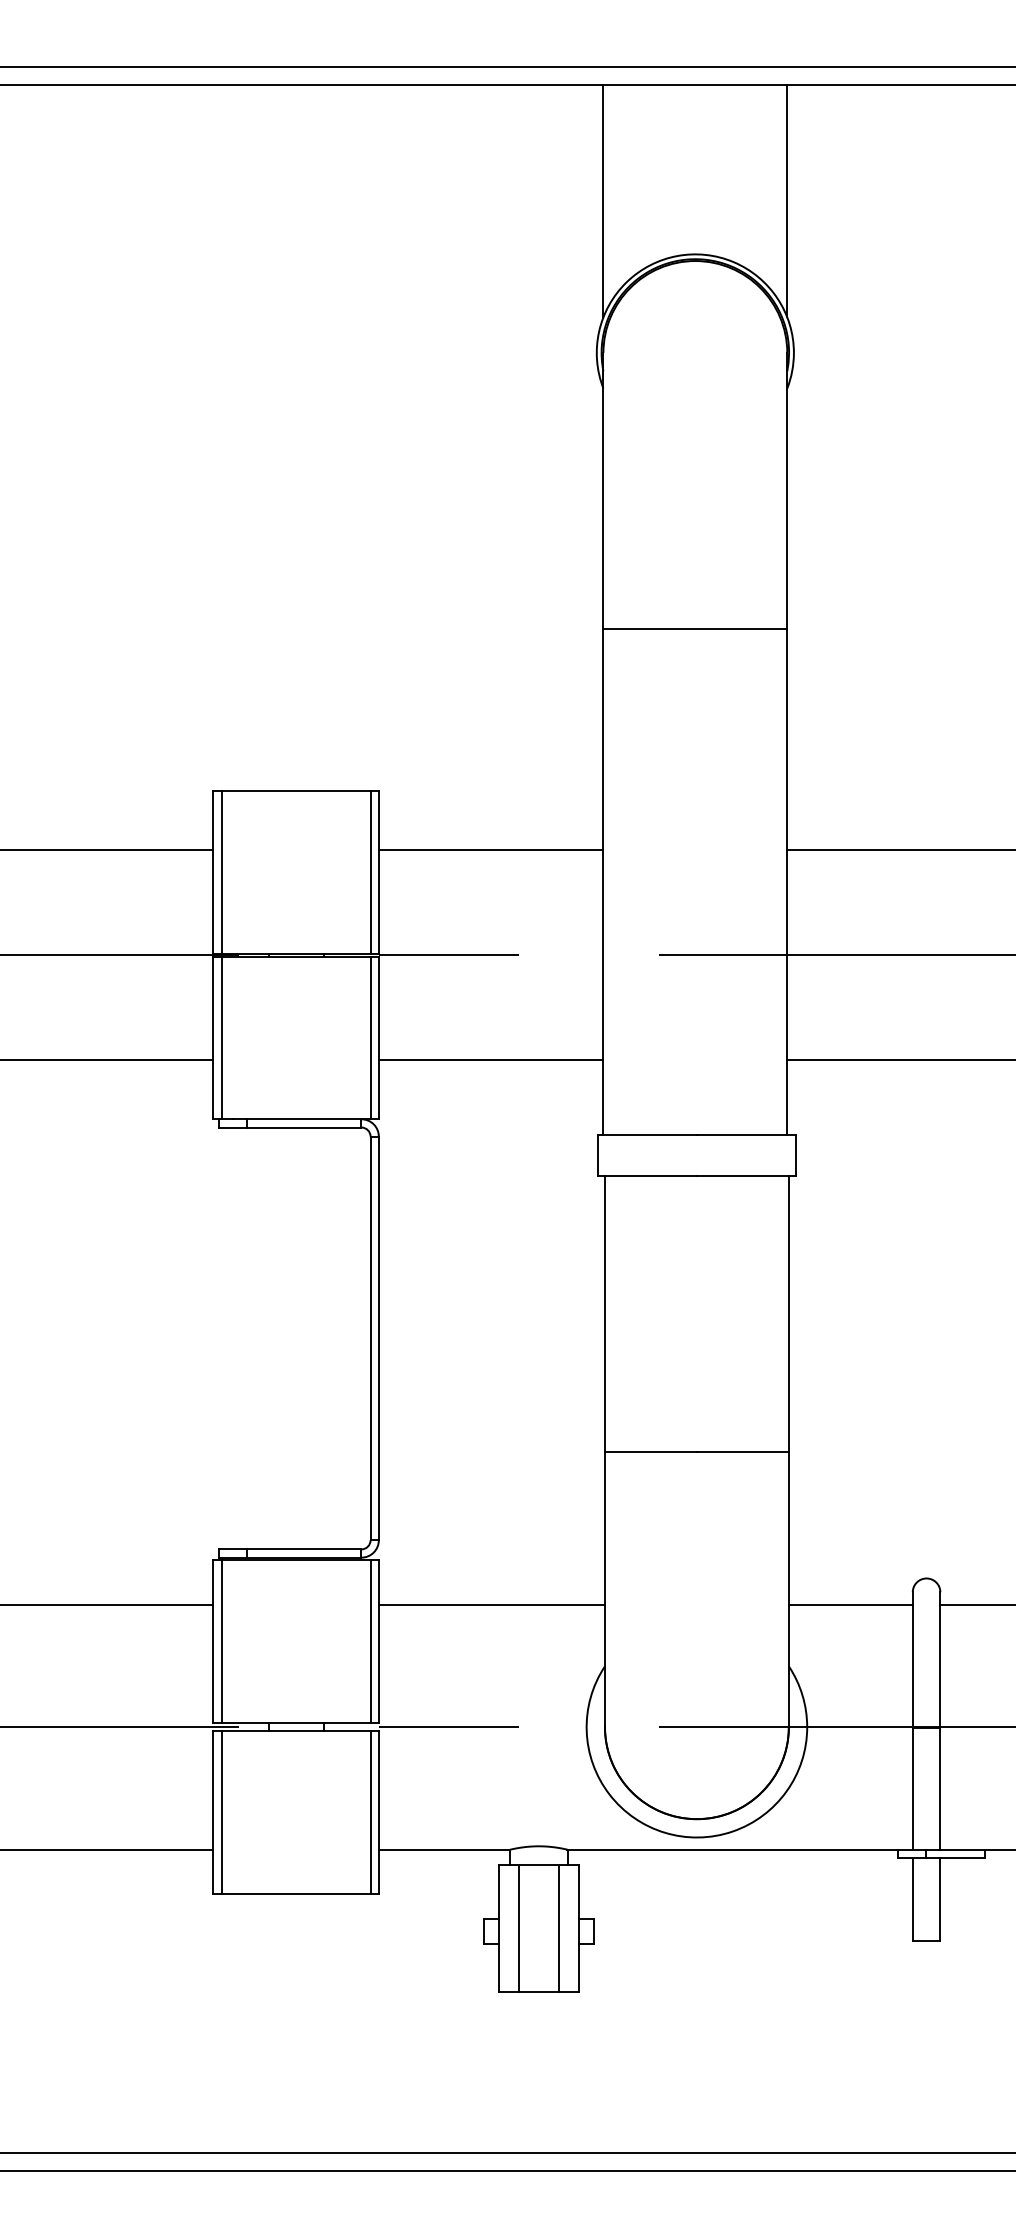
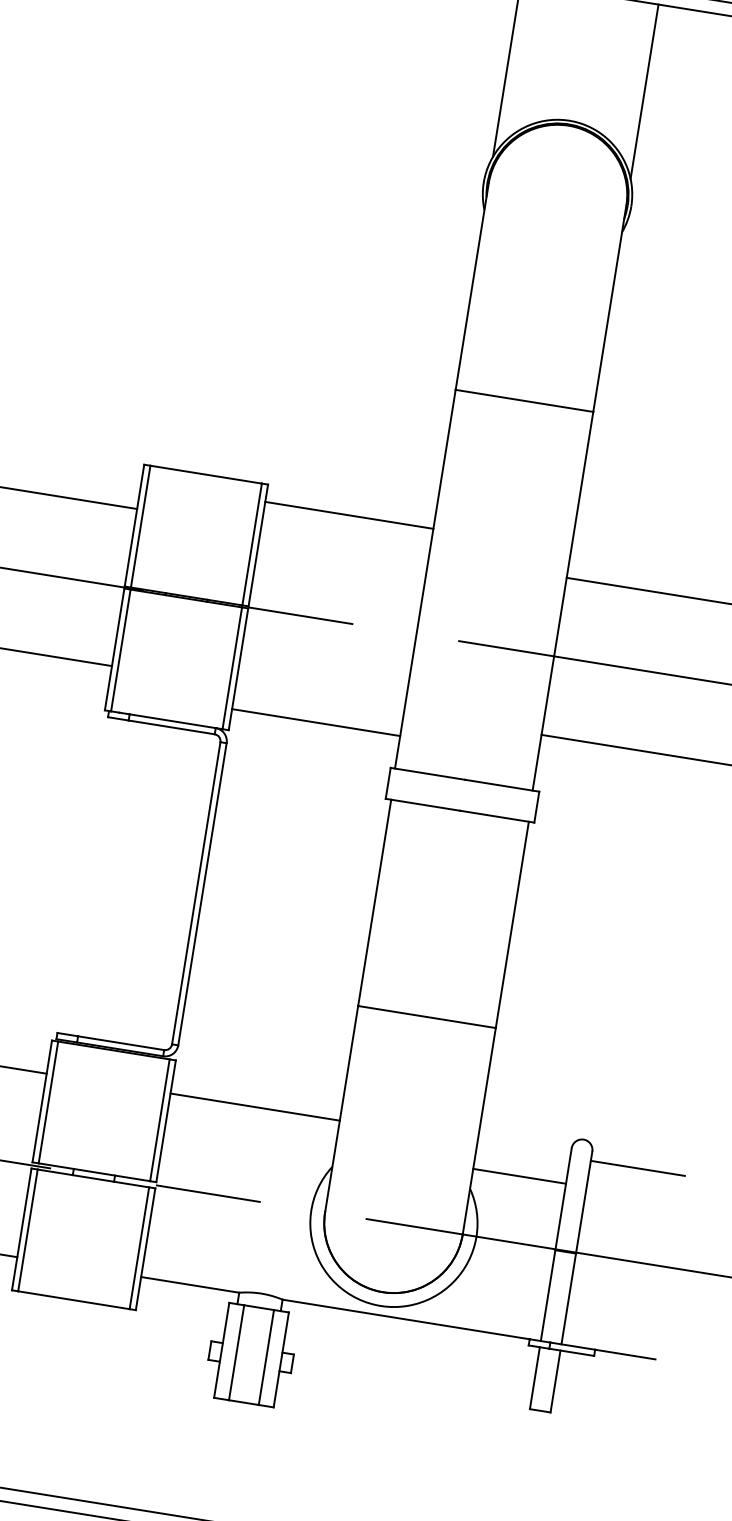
line: (490, 850) -> (348, 515), moved
line: (490, 1060) -> (315, 722), moved
line: (850, 1604) -> (519, 1176), moved

